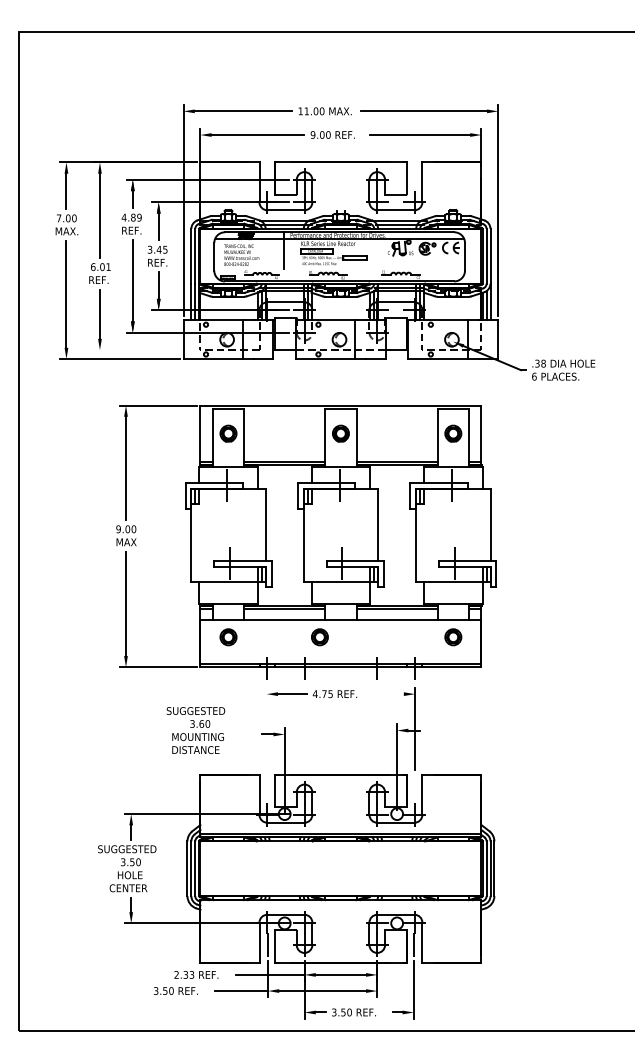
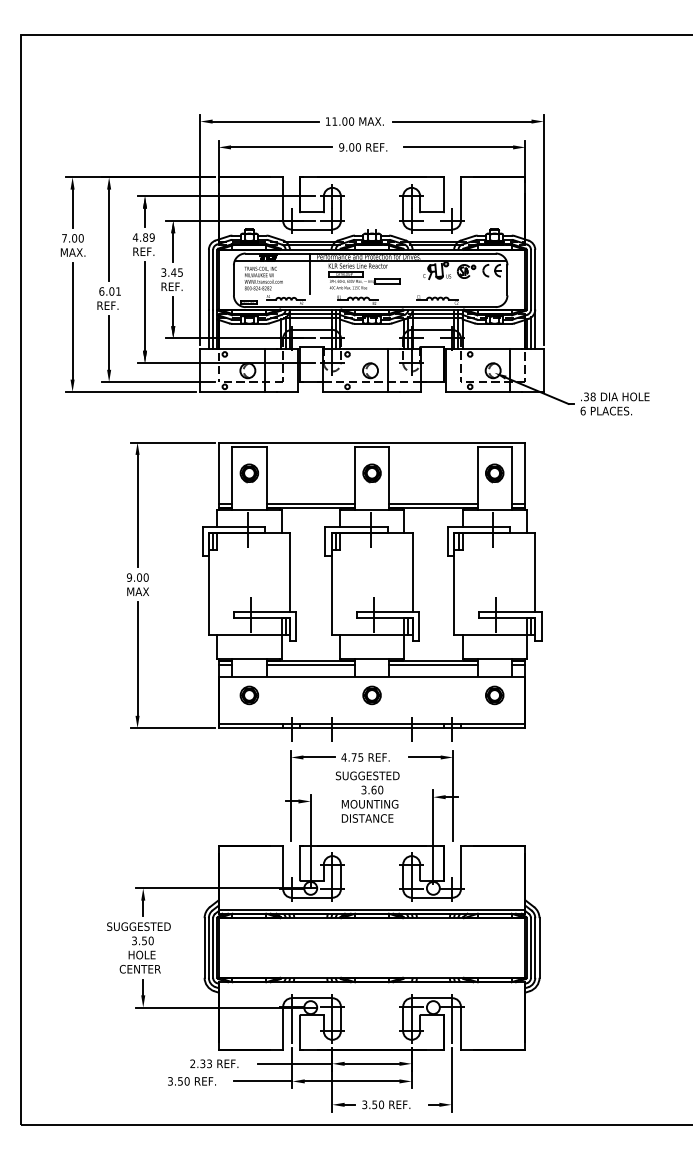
line: (144, 350) -> (157, 382), added
part: (319, 637) -> (371, 695), moved
line: (389, 694) -> (425, 757), added
line: (266, 728) -> (290, 794), added
text: (195, 730) -> (367, 797), moved

